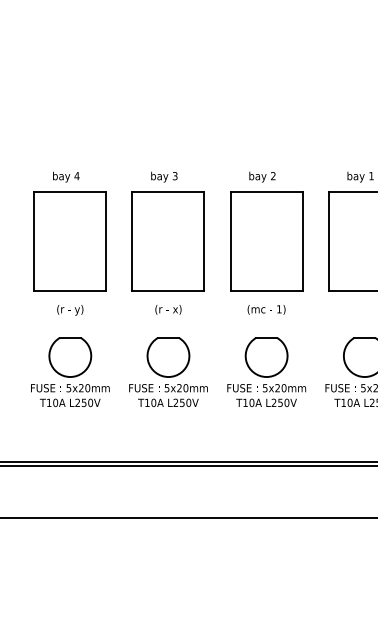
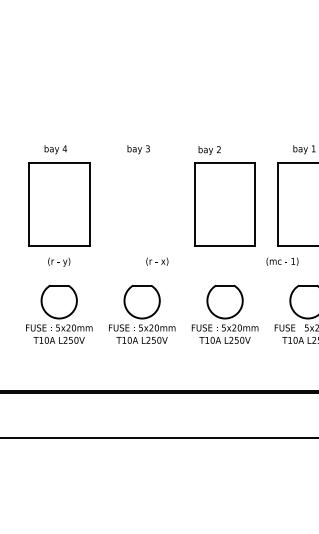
text: (262, 176) -> (209, 150), moved
part: (167, 241) -> (141, 204), removed
text: (168, 309) -> (157, 261), moved
text: (266, 309) -> (282, 261), moved

